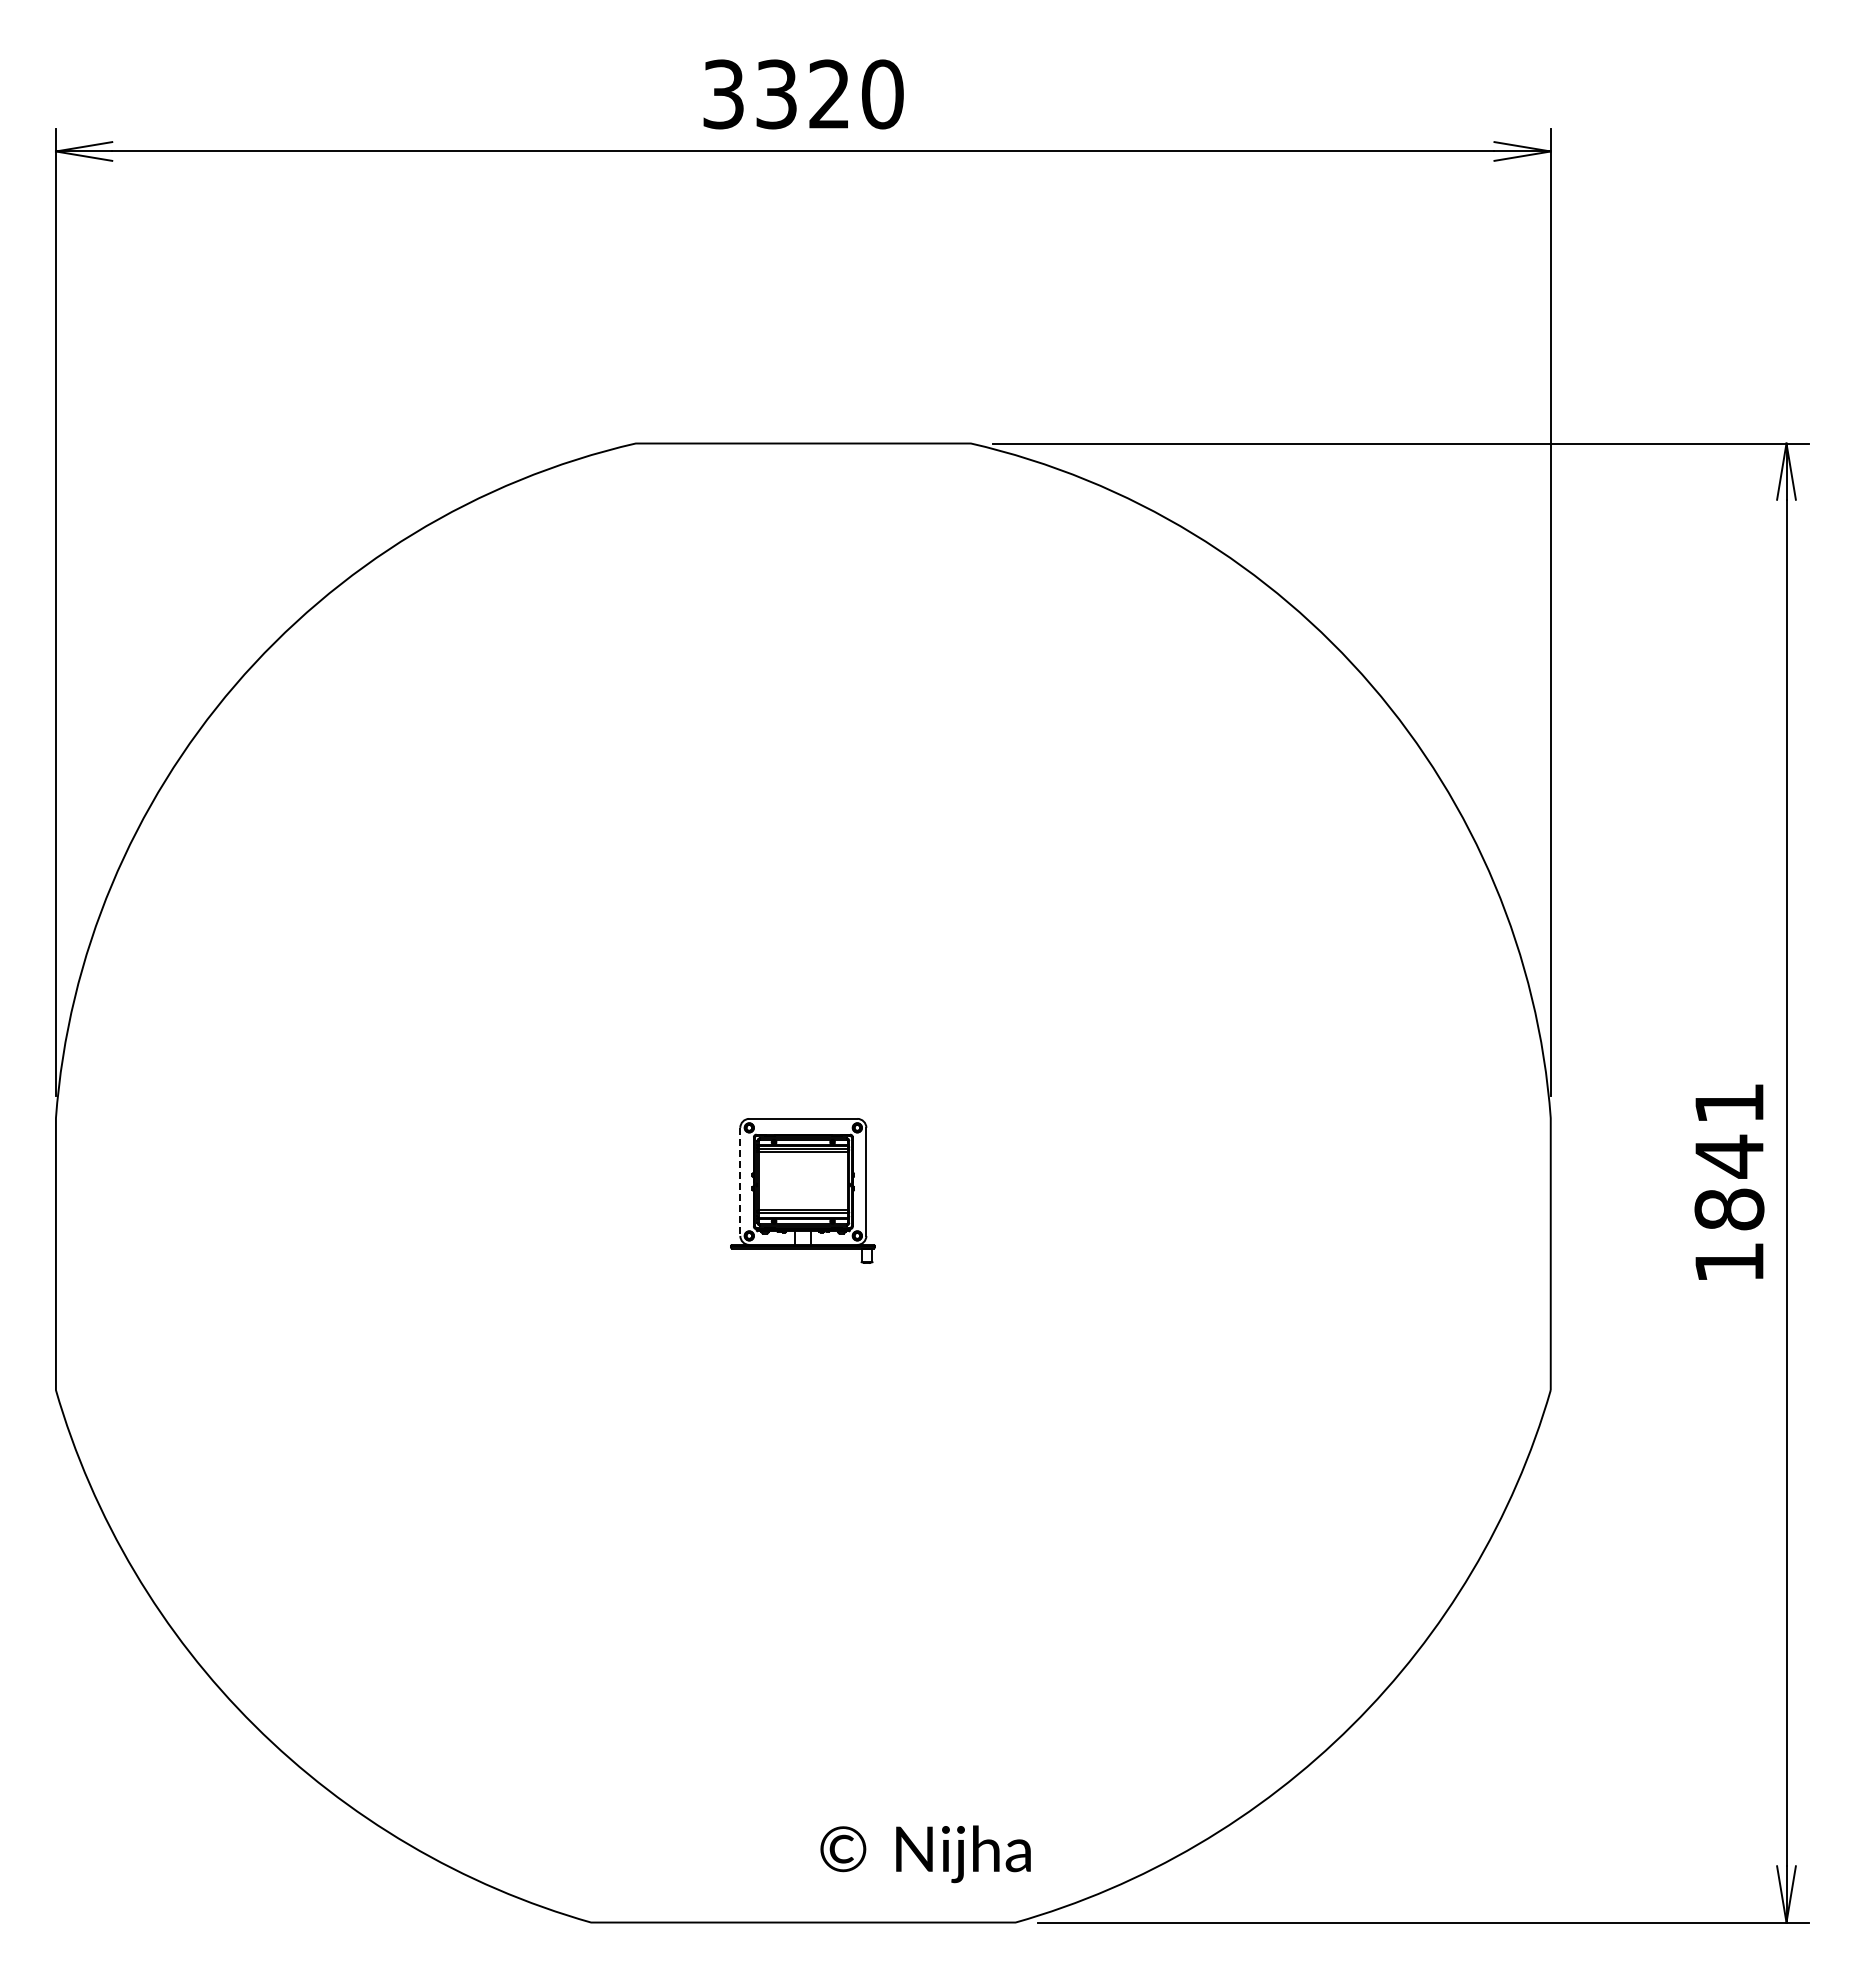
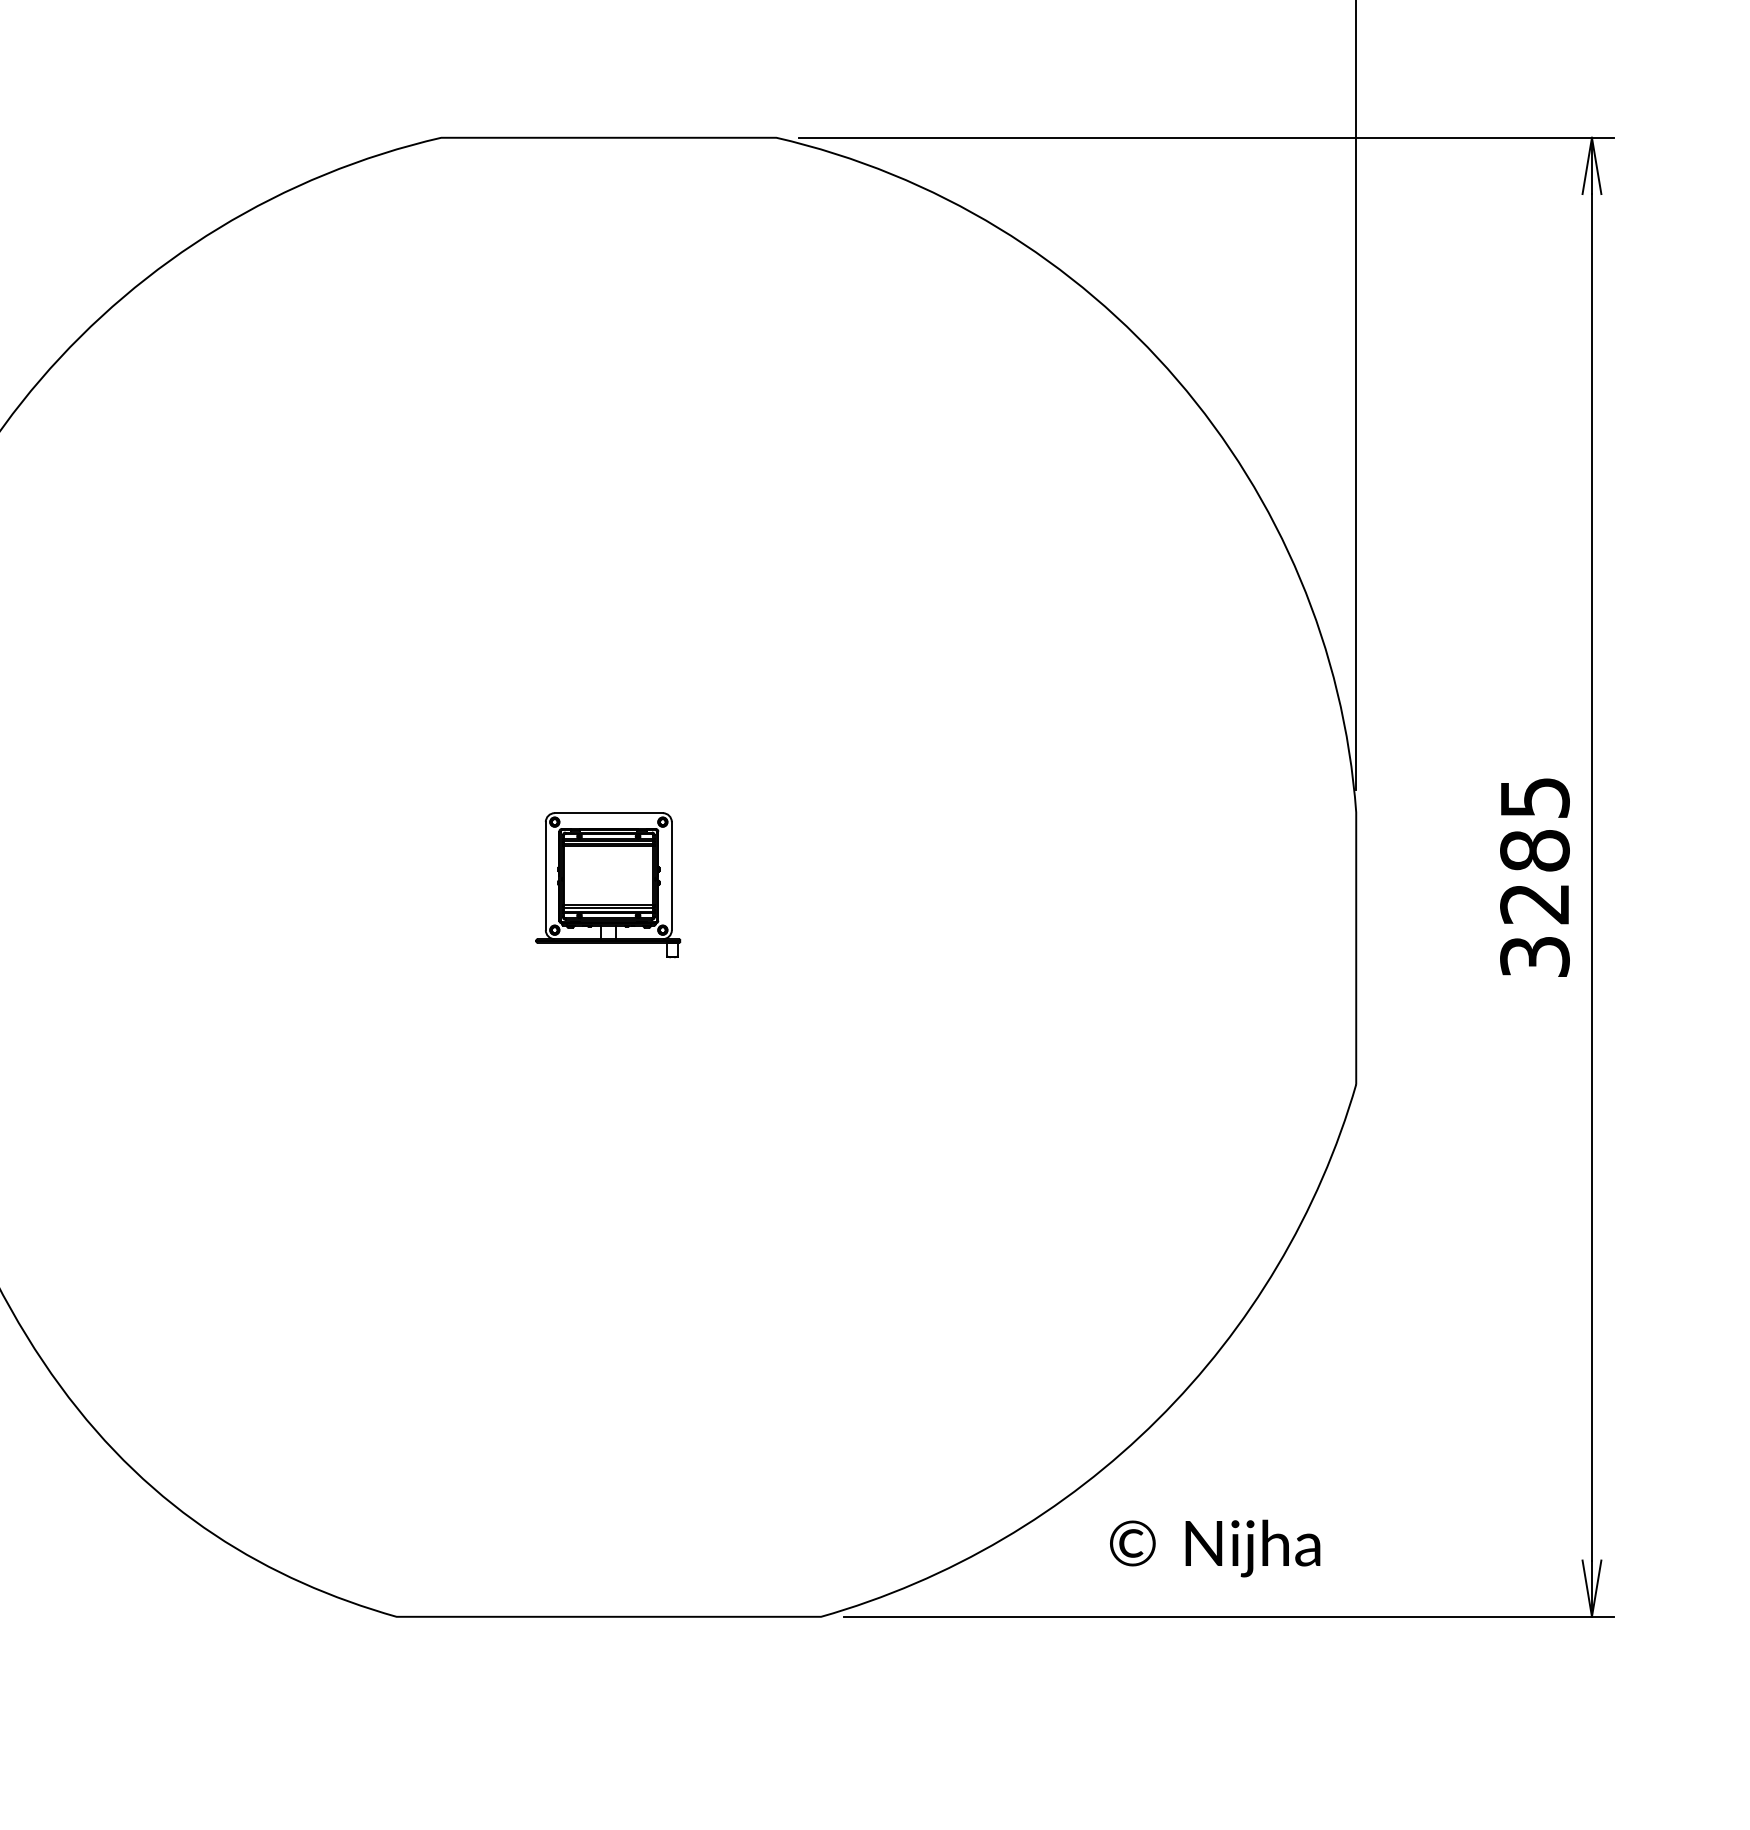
line: (740, 1182) -> (545, 876), dashed -> solid
text: (1729, 1183) -> (1534, 877), 1841 -> 3285
text: (925, 1854) -> (1214, 1548), moved

